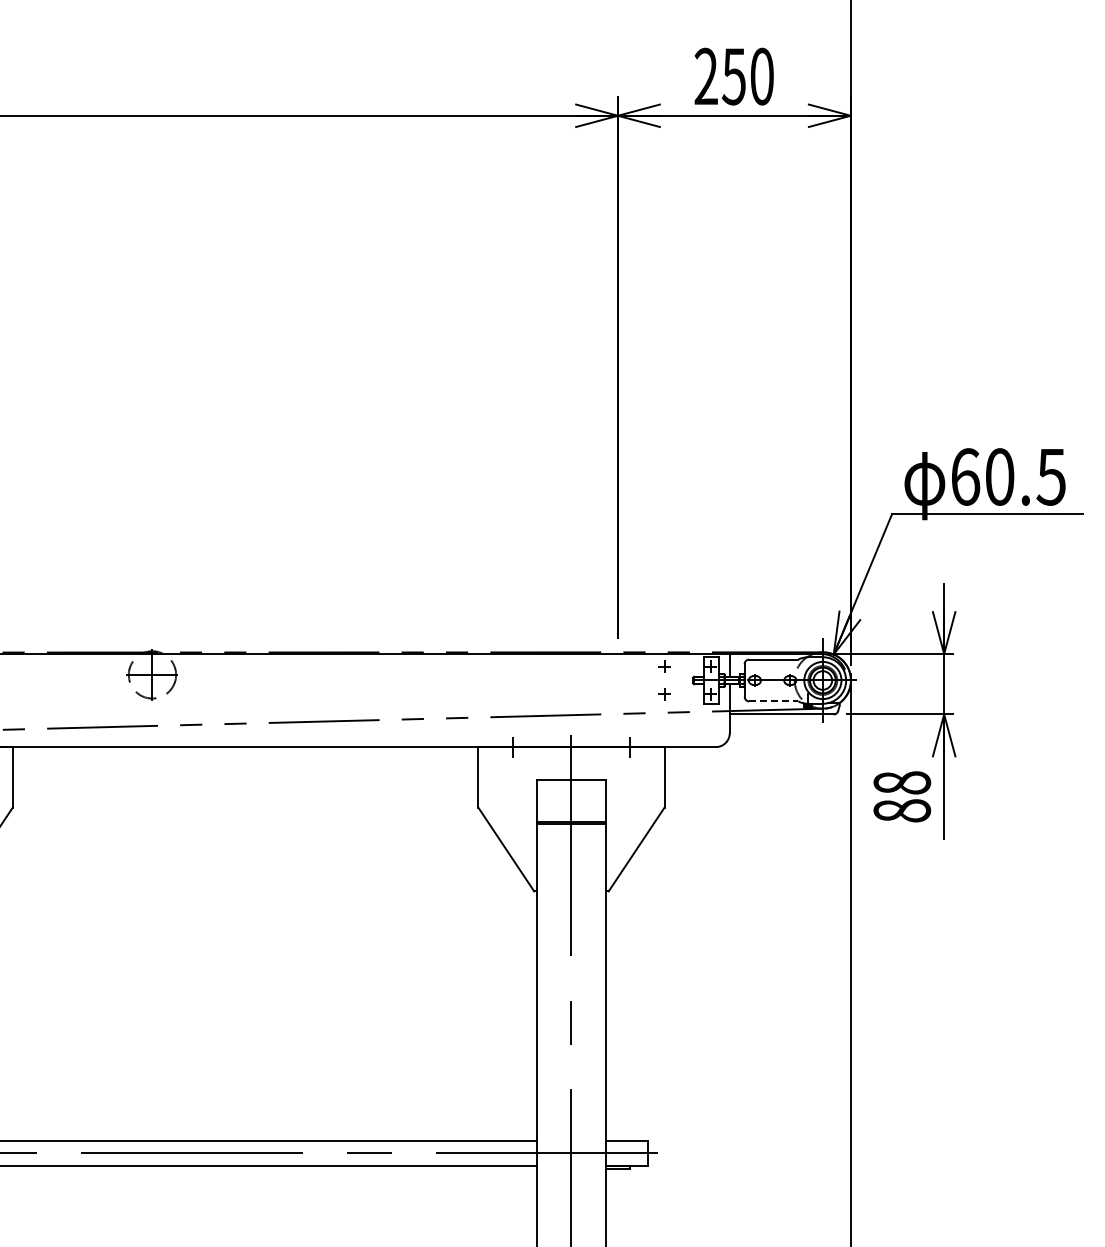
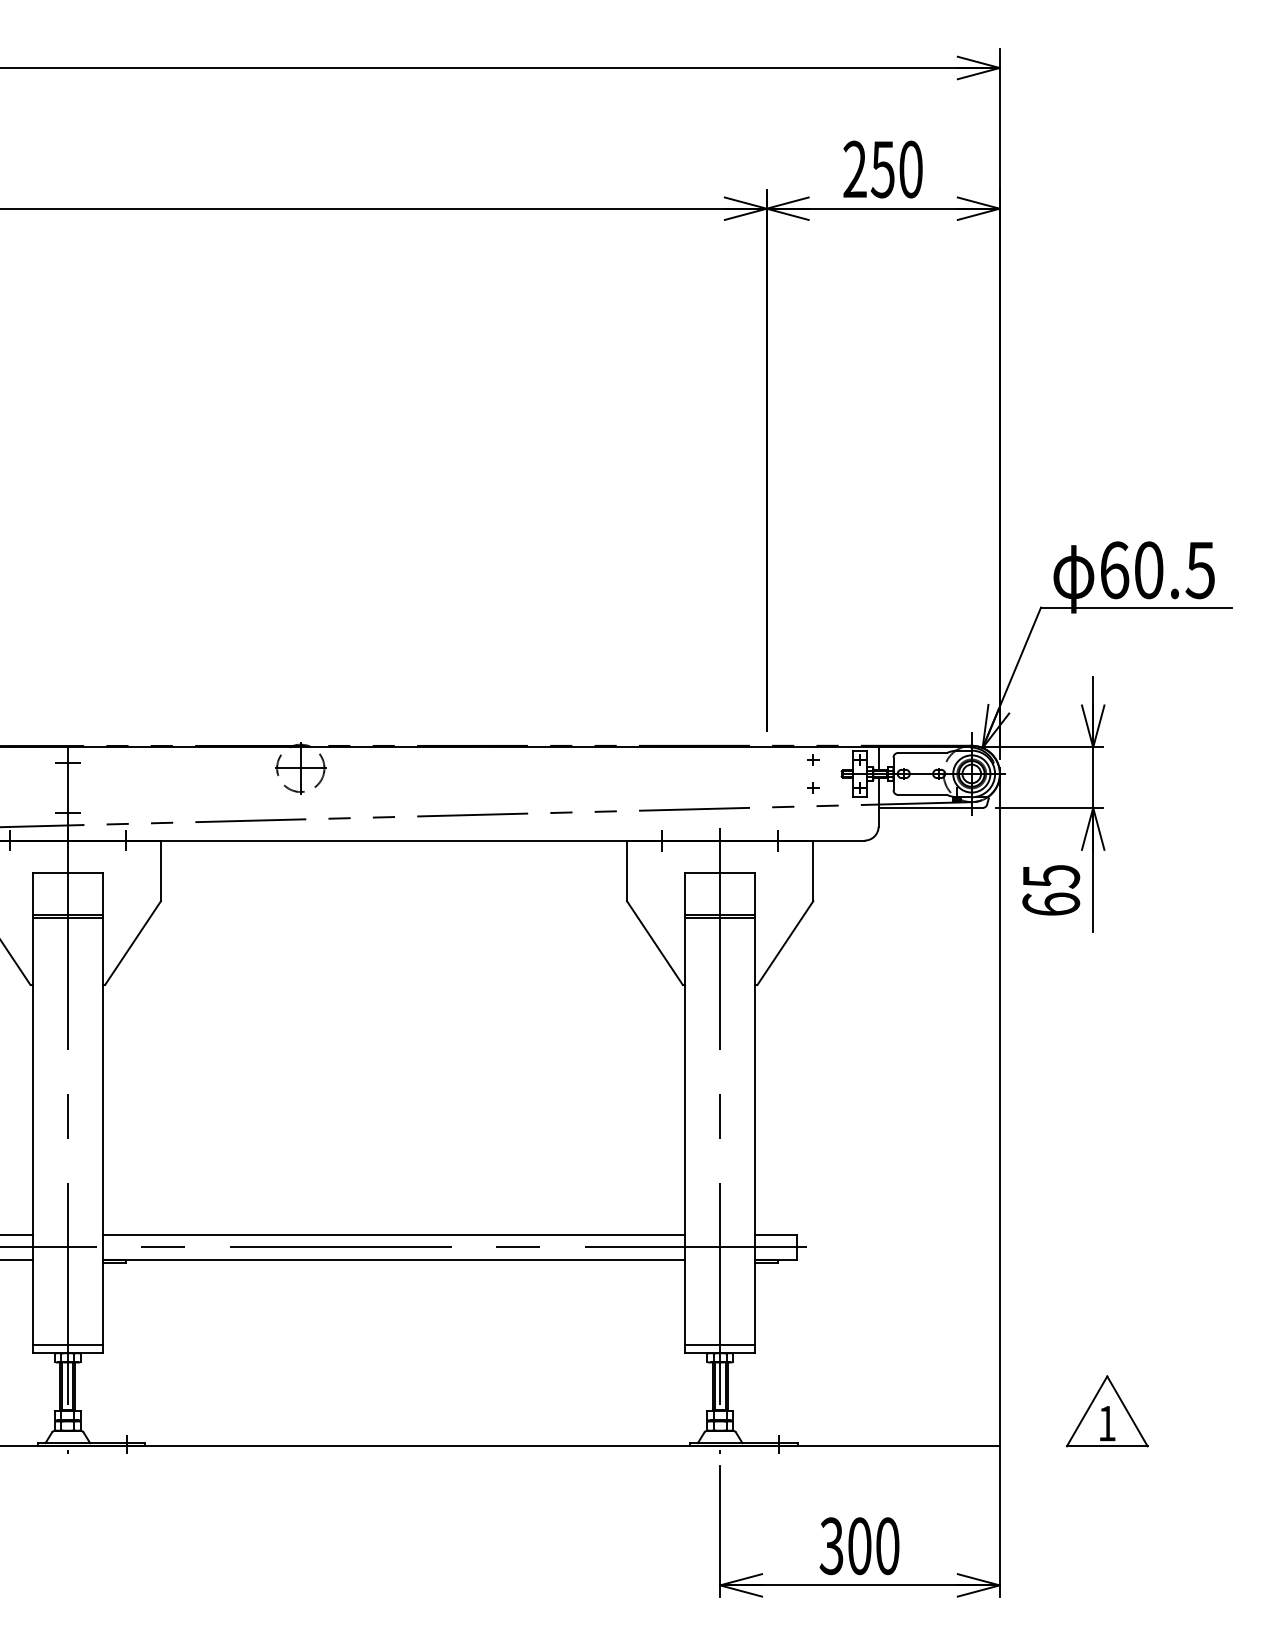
line: (774, 701) -> (923, 794), dashed -> solid
text: (902, 795) -> (1051, 889), 88 -> 65

